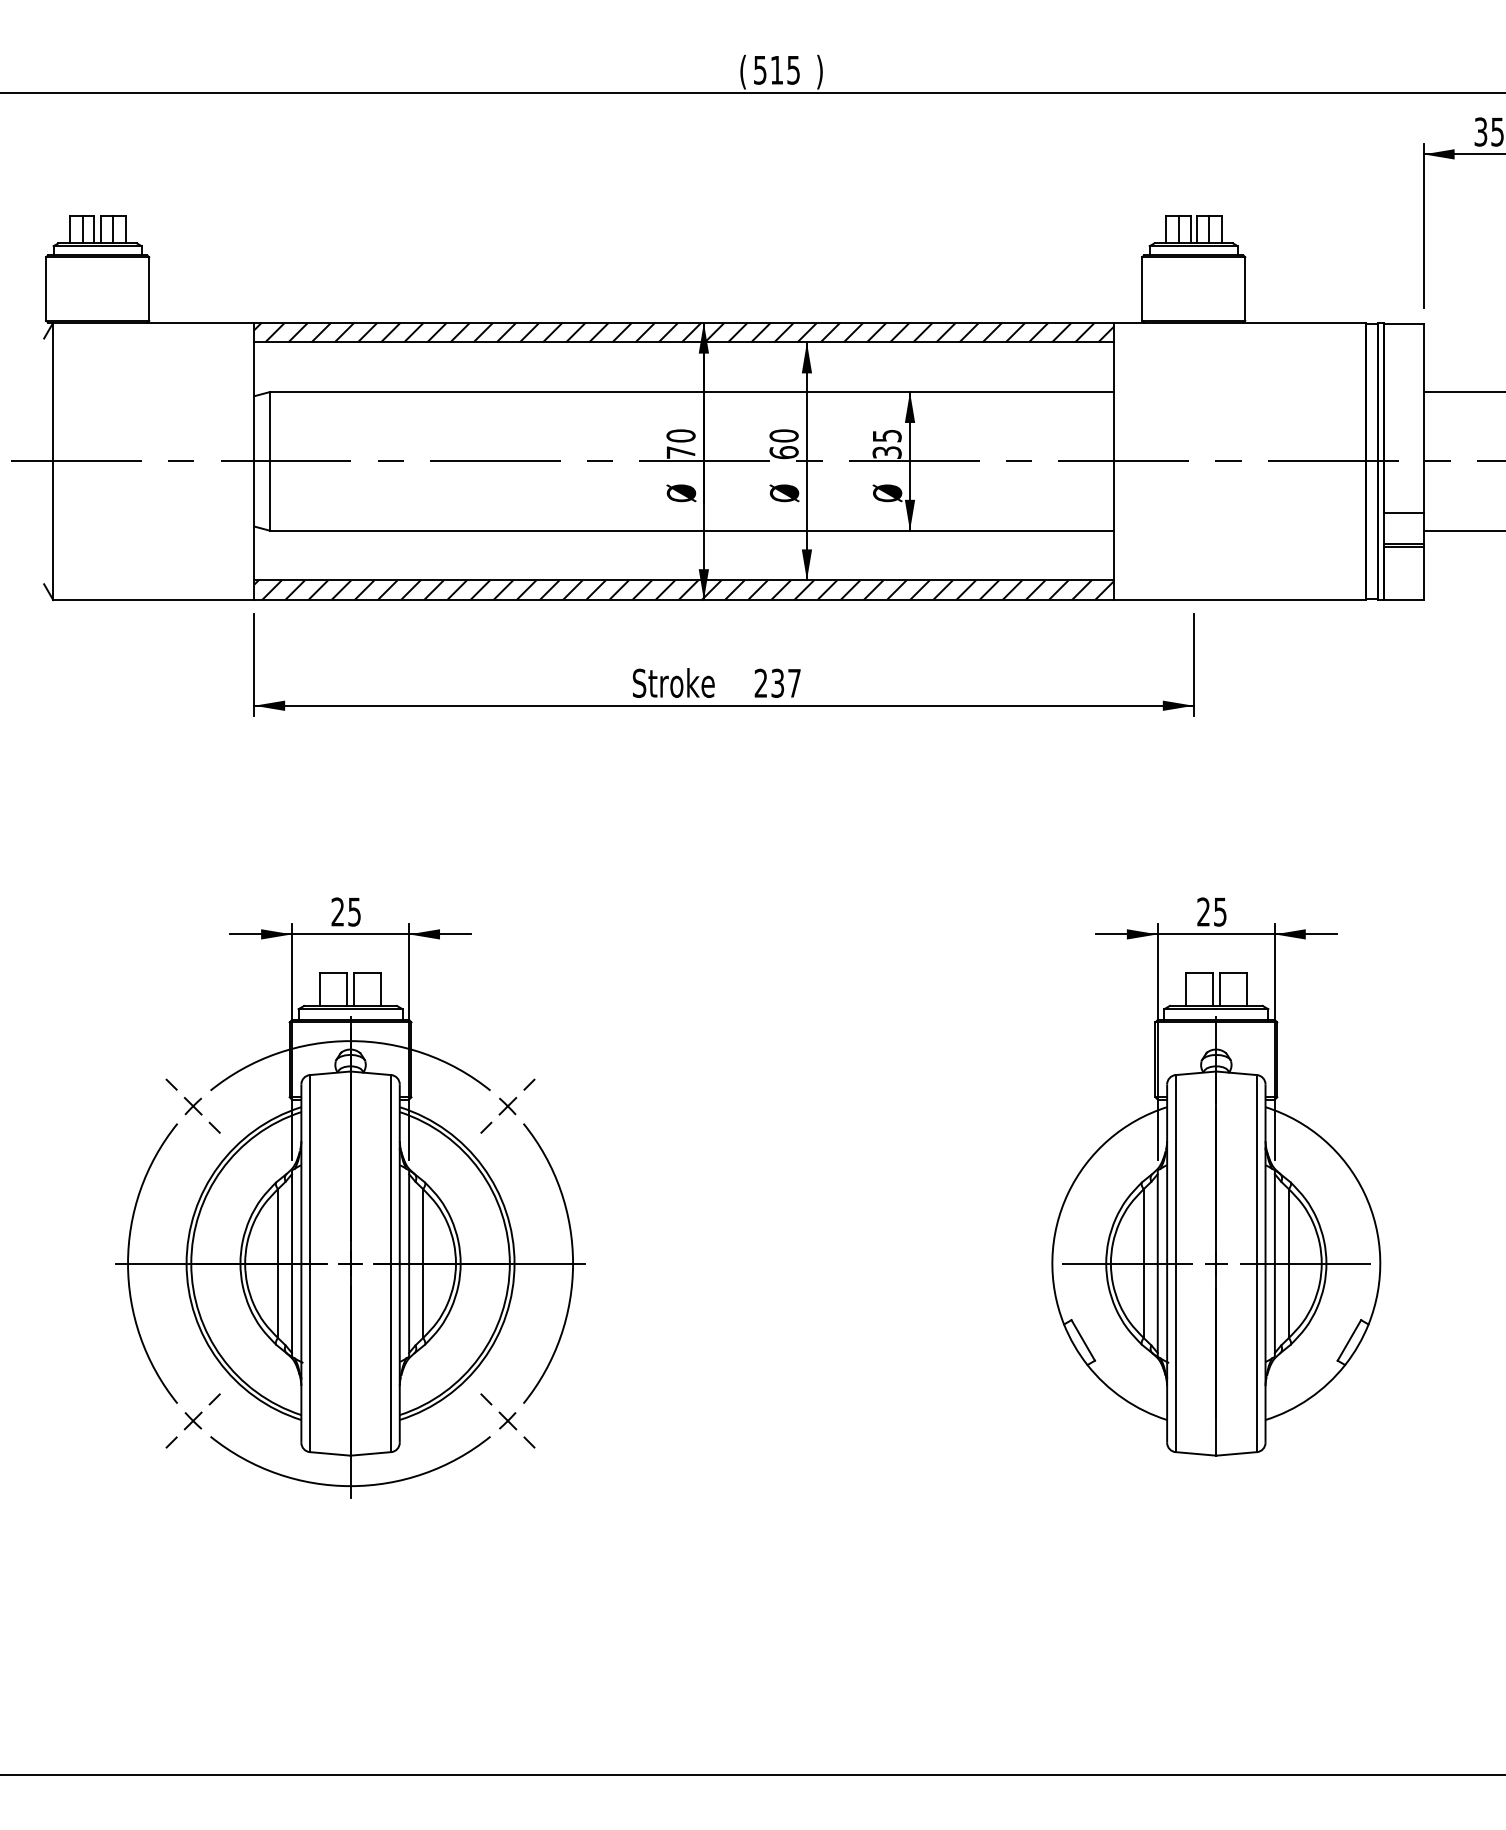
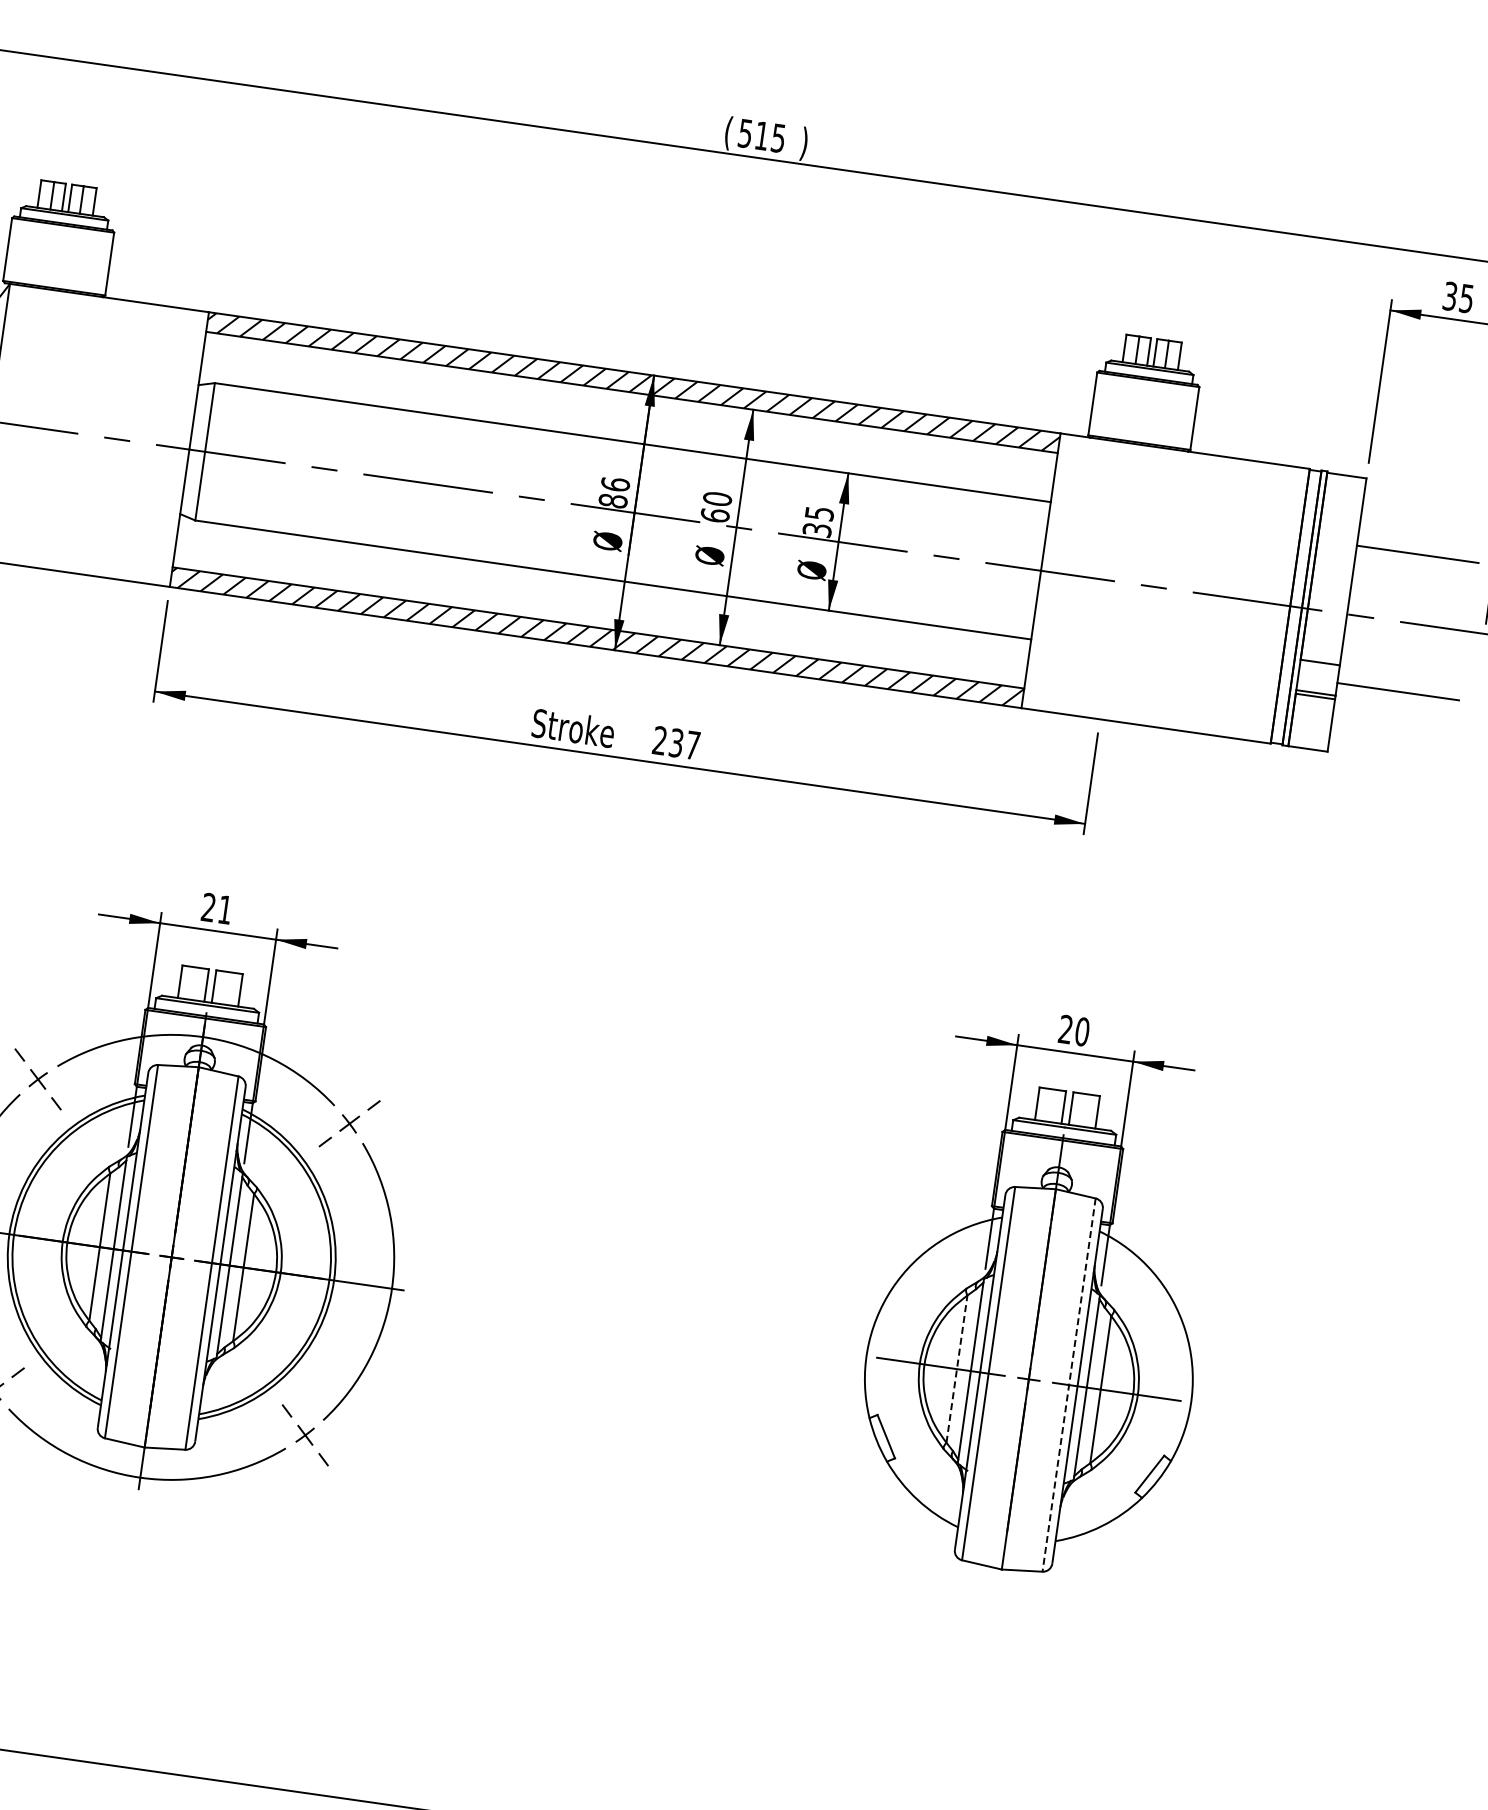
text: (680, 444) -> (613, 492), 70 -> 86
text: (354, 911) -> (225, 909), 25 -> 21
text: (1219, 911) -> (1081, 1031), 25 -> 20
line: (1143, 1263) -> (956, 1368), solid -> dashed
line: (1256, 1263) -> (1068, 1384), solid -> dashed

